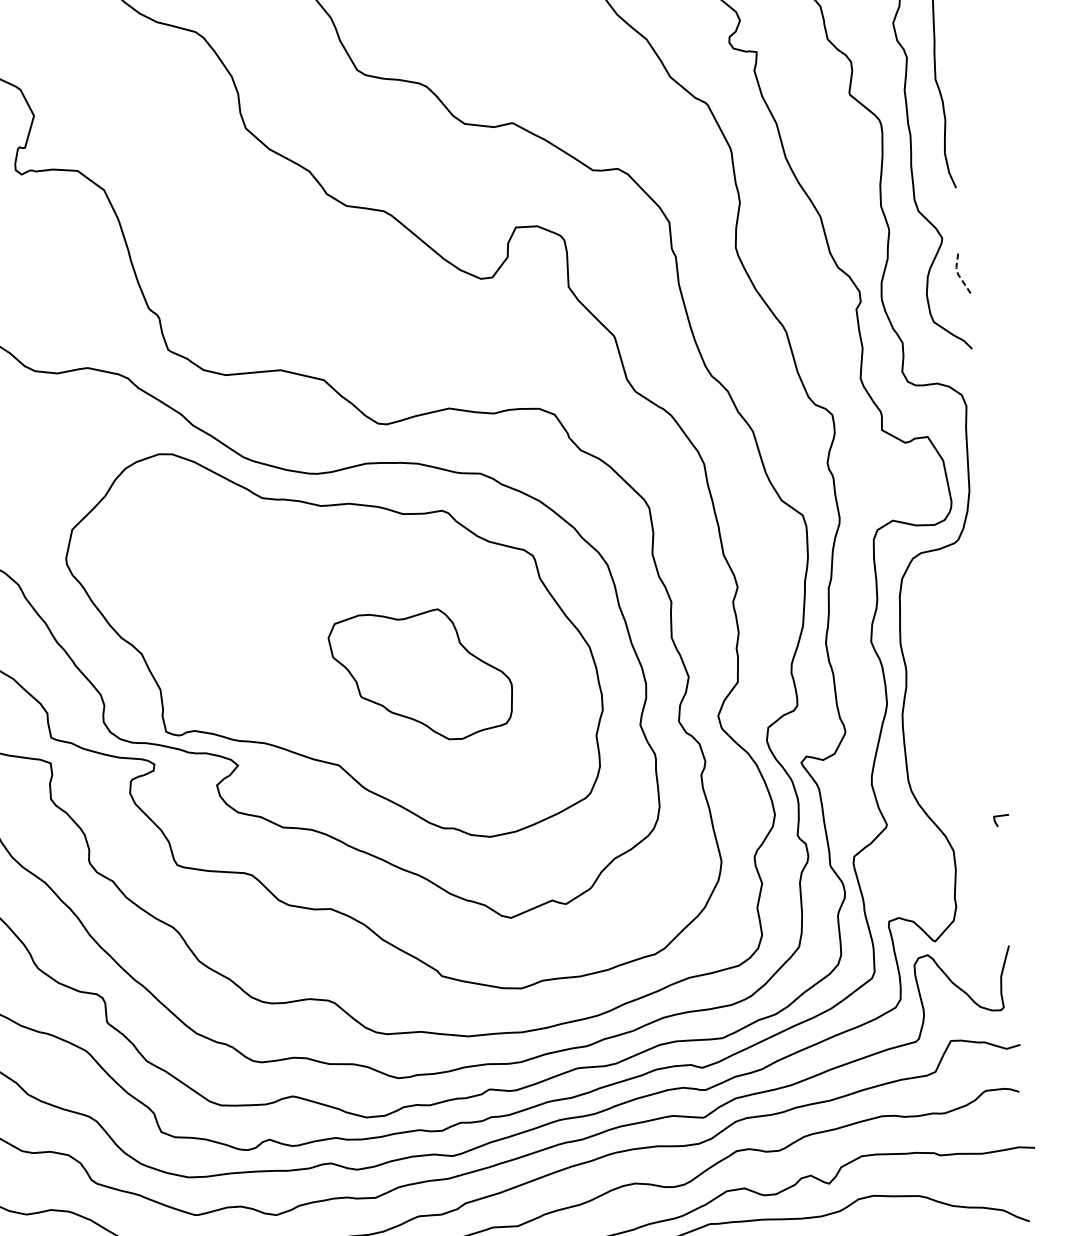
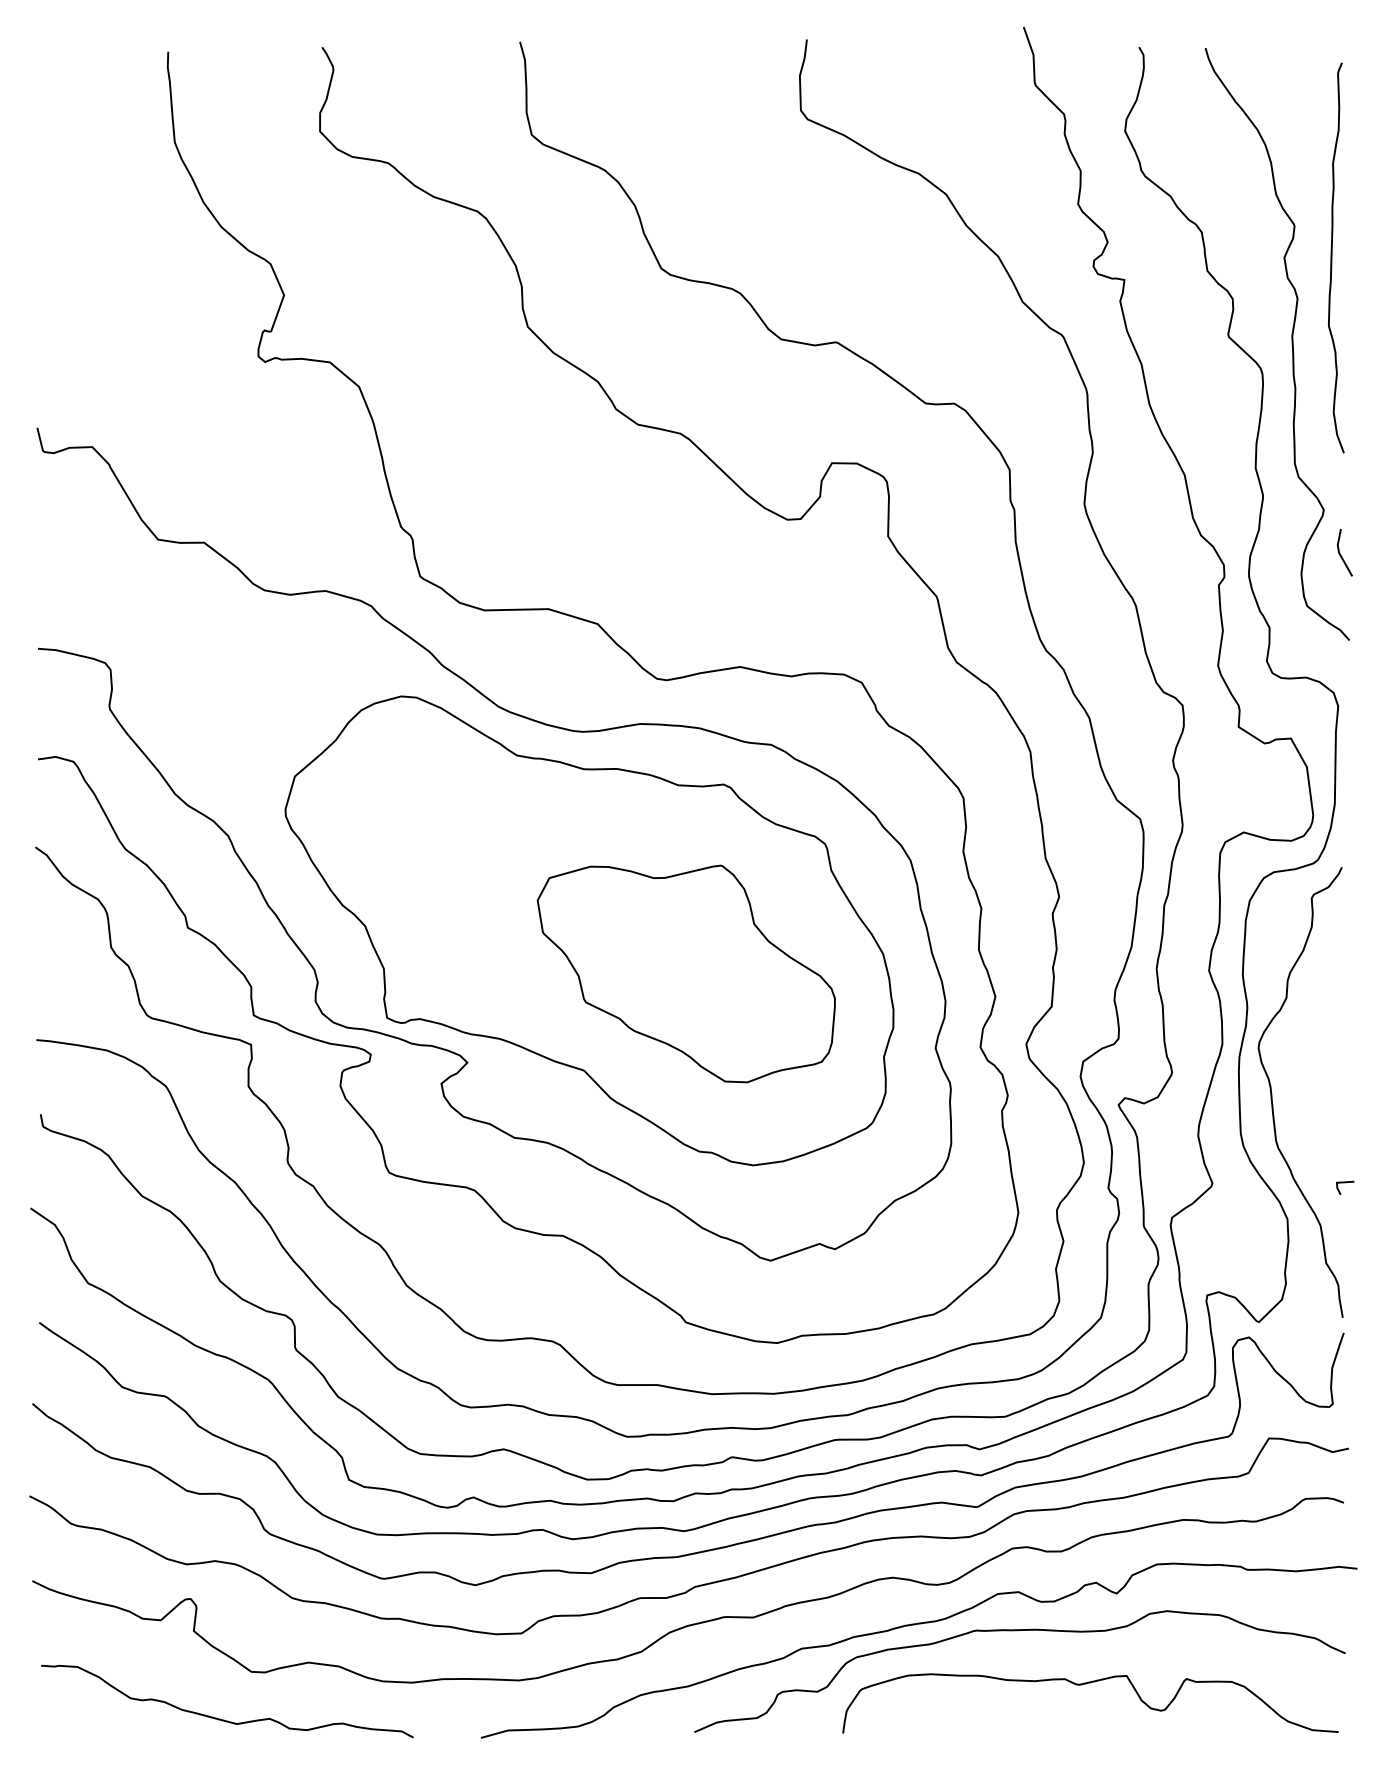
line: (958, 274) -> (1339, 553), dashed -> solid
part: (420, 675) -> (685, 973), size x1.43
curve: (933, 743) -> (1272, 1093), added

